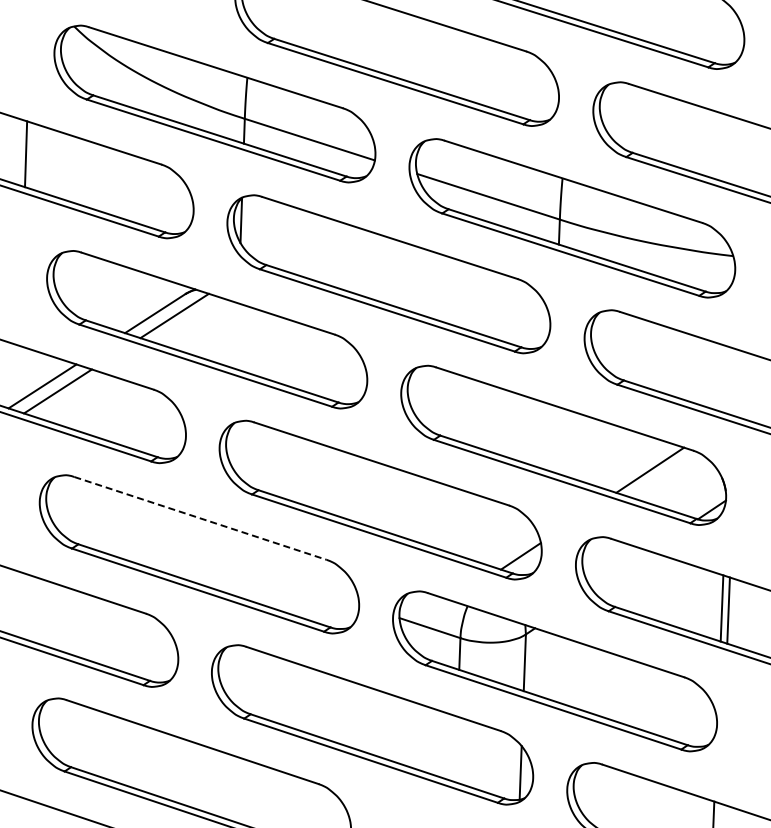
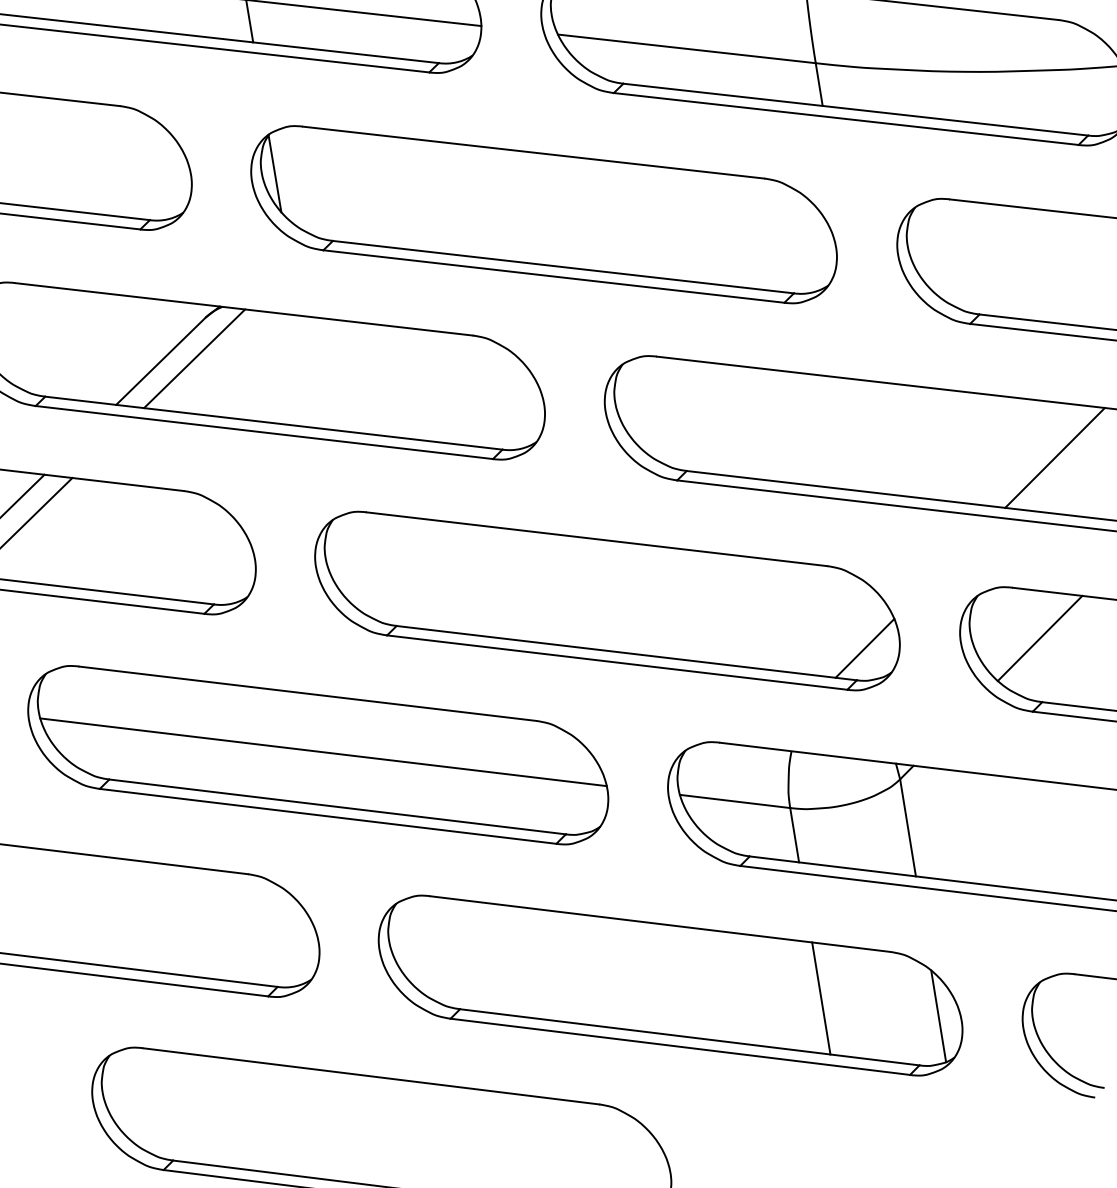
line: (200, 518) -> (307, 693), dashed -> solid
line: (202, 552) -> (322, 750), added
line: (620, 570) -> (1038, 638), added
line: (456, 749) -> (821, 998), added

